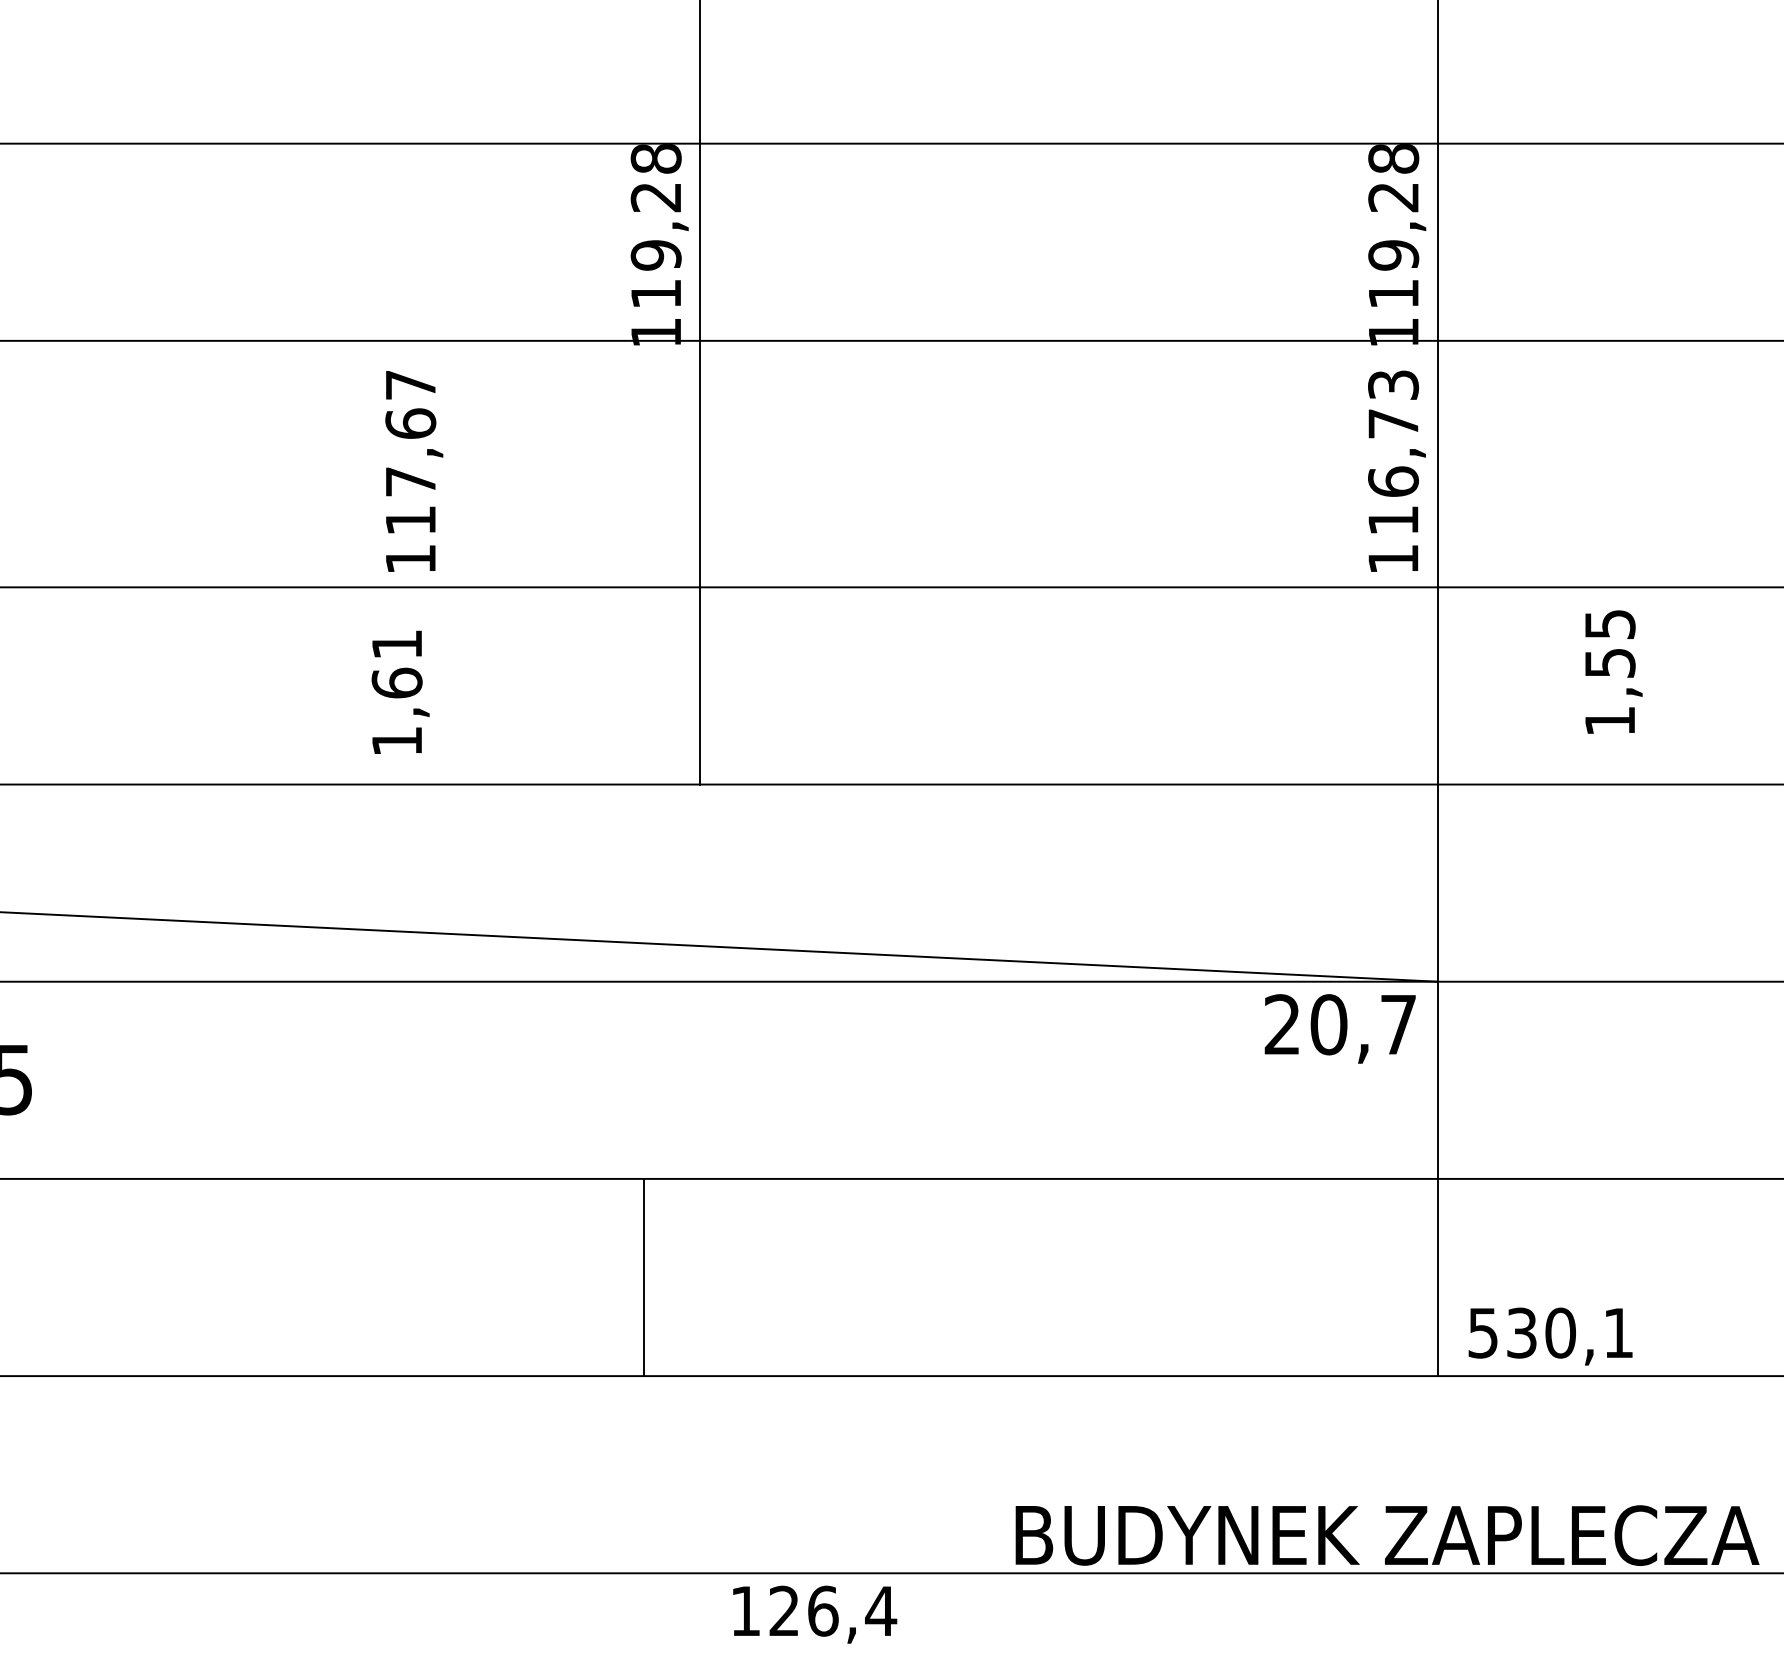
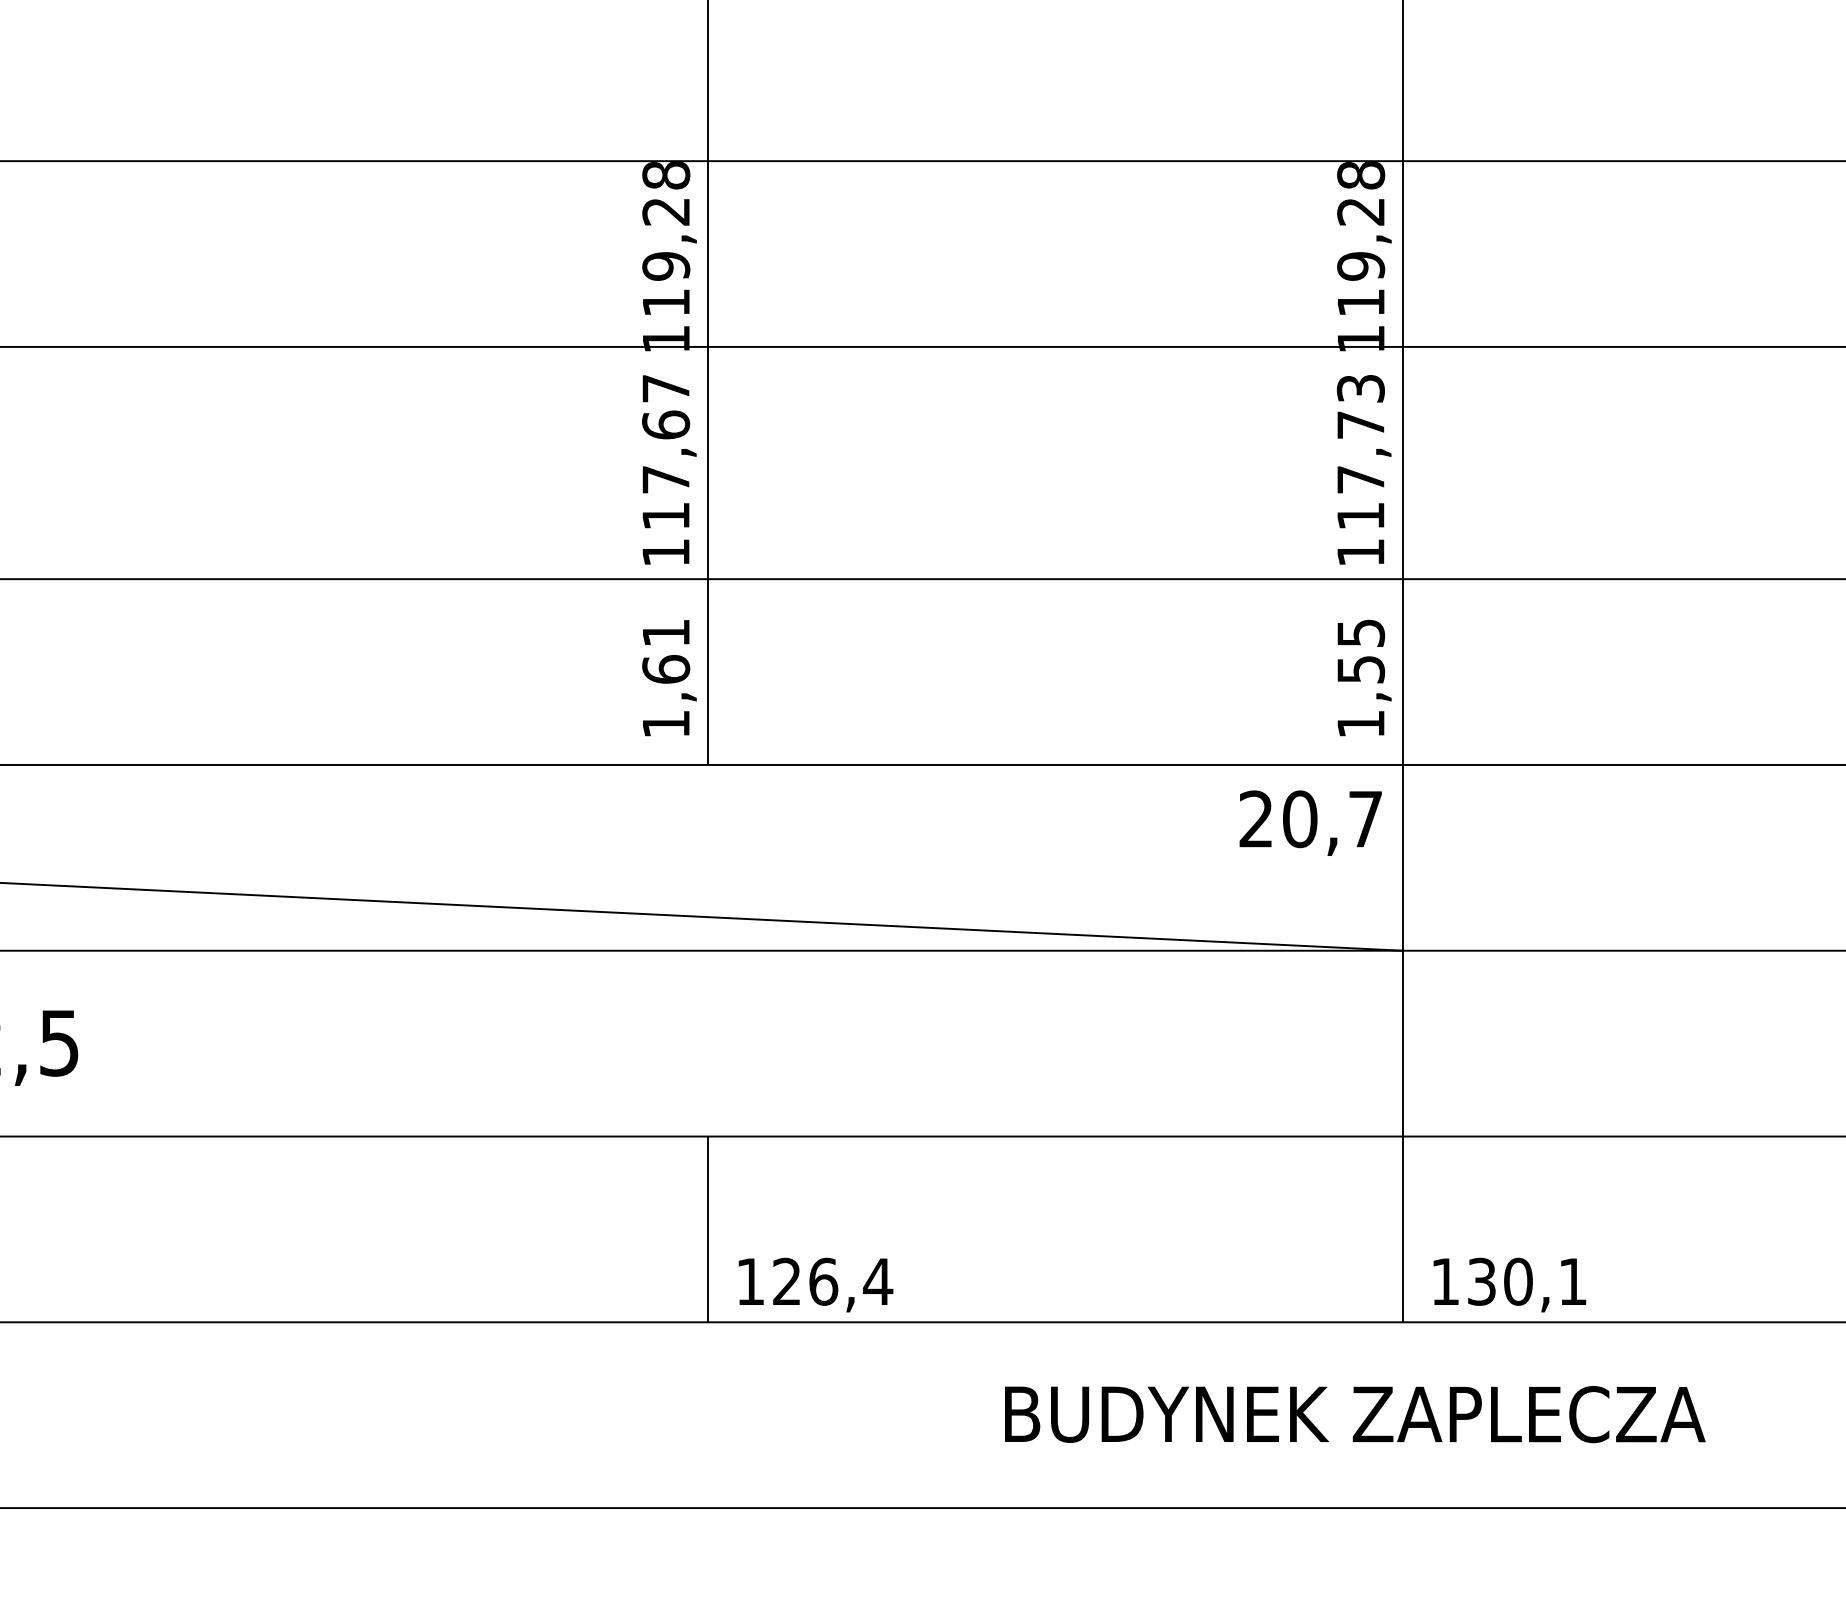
text: (414, 470) -> (669, 469), moved
text: (1393, 481) -> (1360, 479), 116,73 -> 117,73
text: (1613, 671) -> (1364, 677), moved
text: (400, 692) -> (669, 678), moved
text: (1339, 1028) -> (1310, 822), moved
line: (643, 1277) -> (707, 1229), moved
text: (1482, 1332) -> (1444, 1281), 530,1 -> 130,1
text: (1387, 1535) -> (1355, 1414), moved
text: (814, 1614) -> (815, 1284), moved

